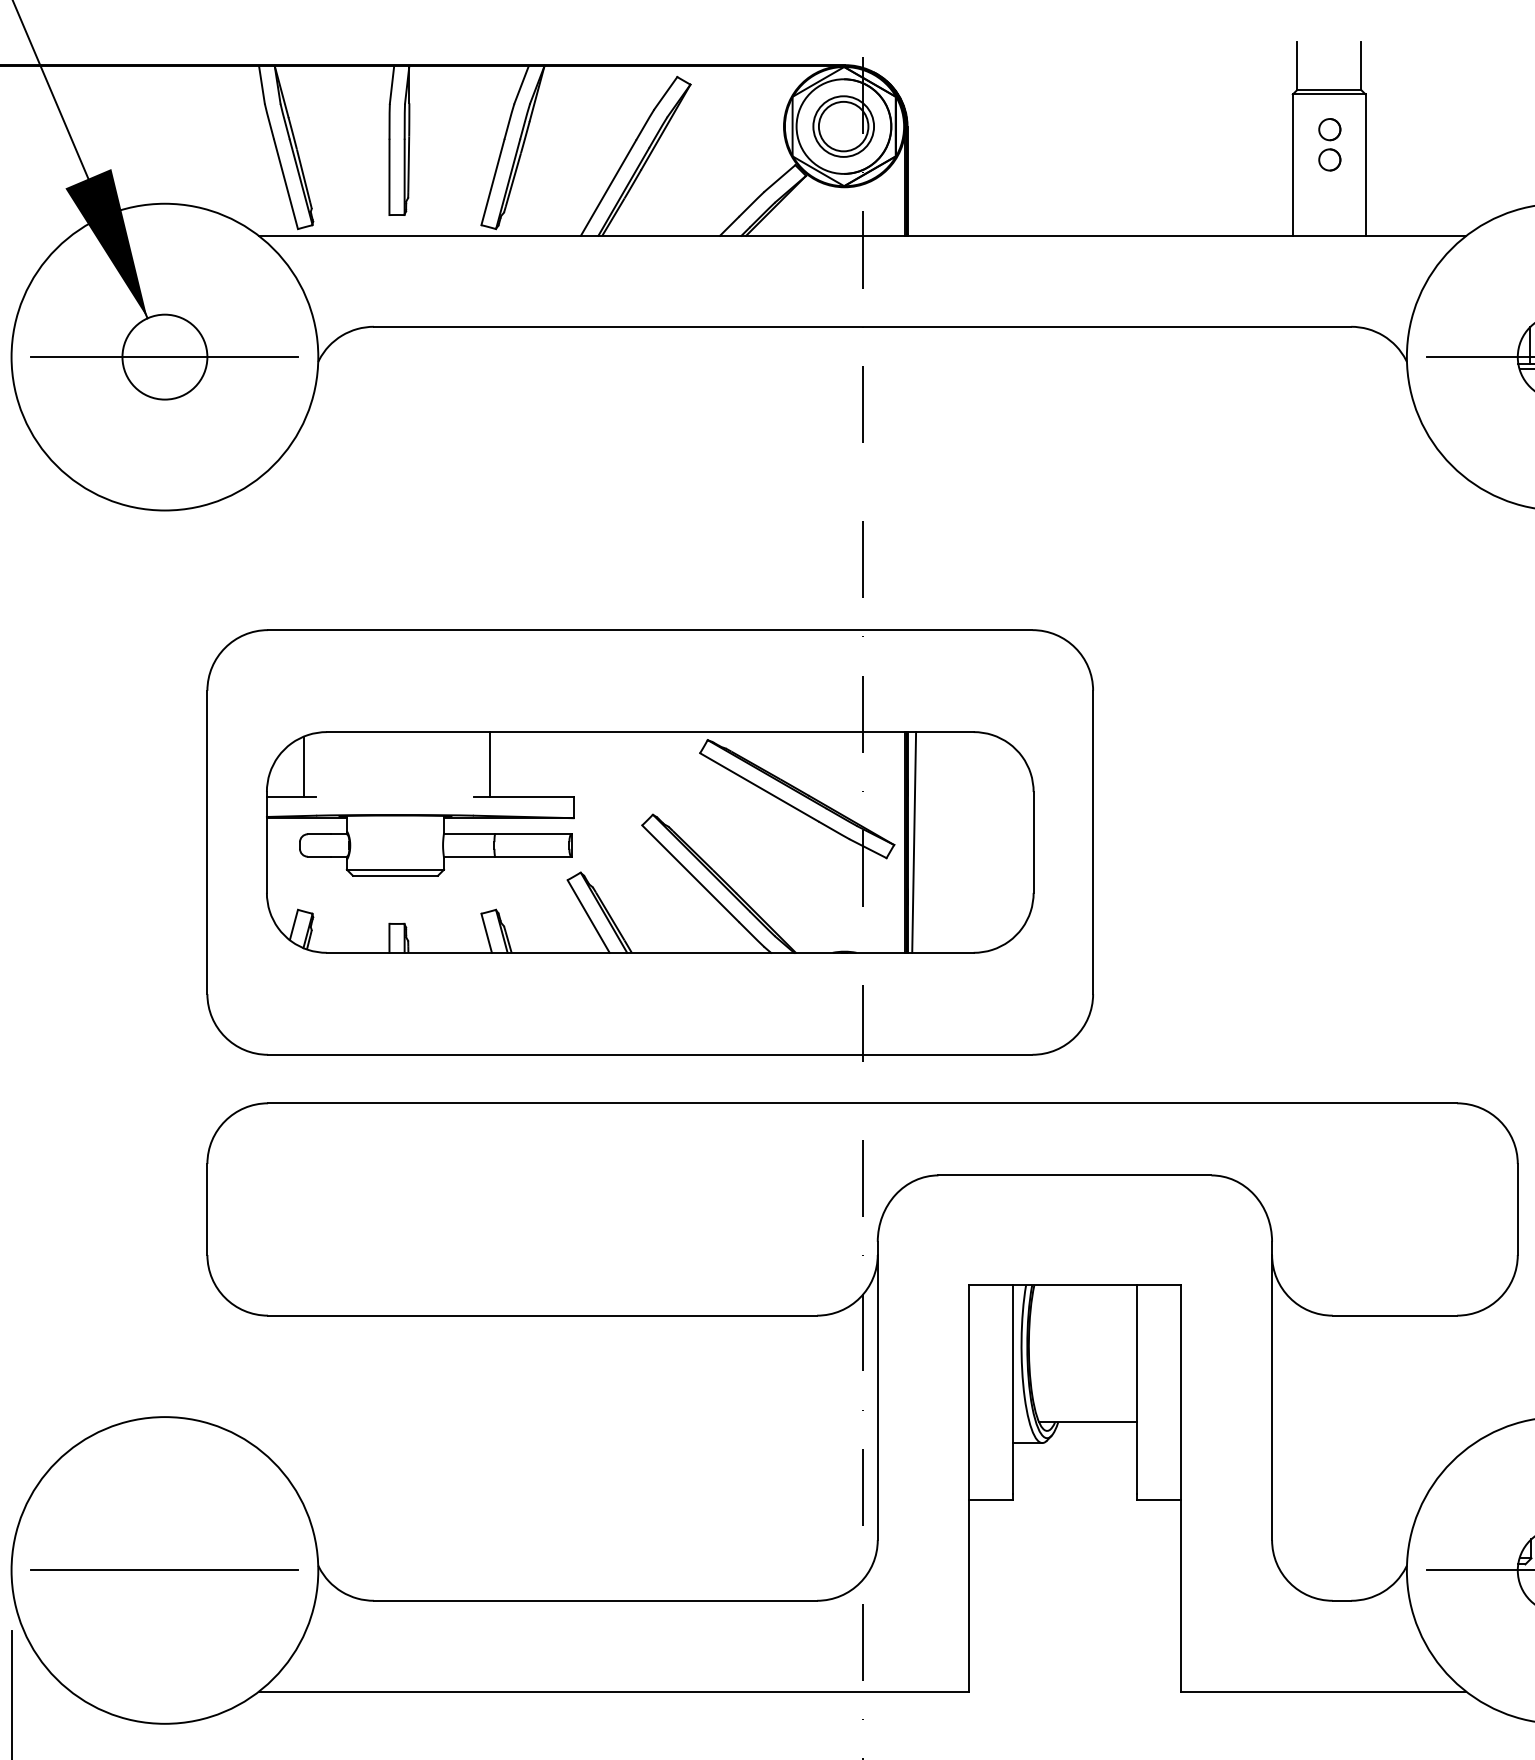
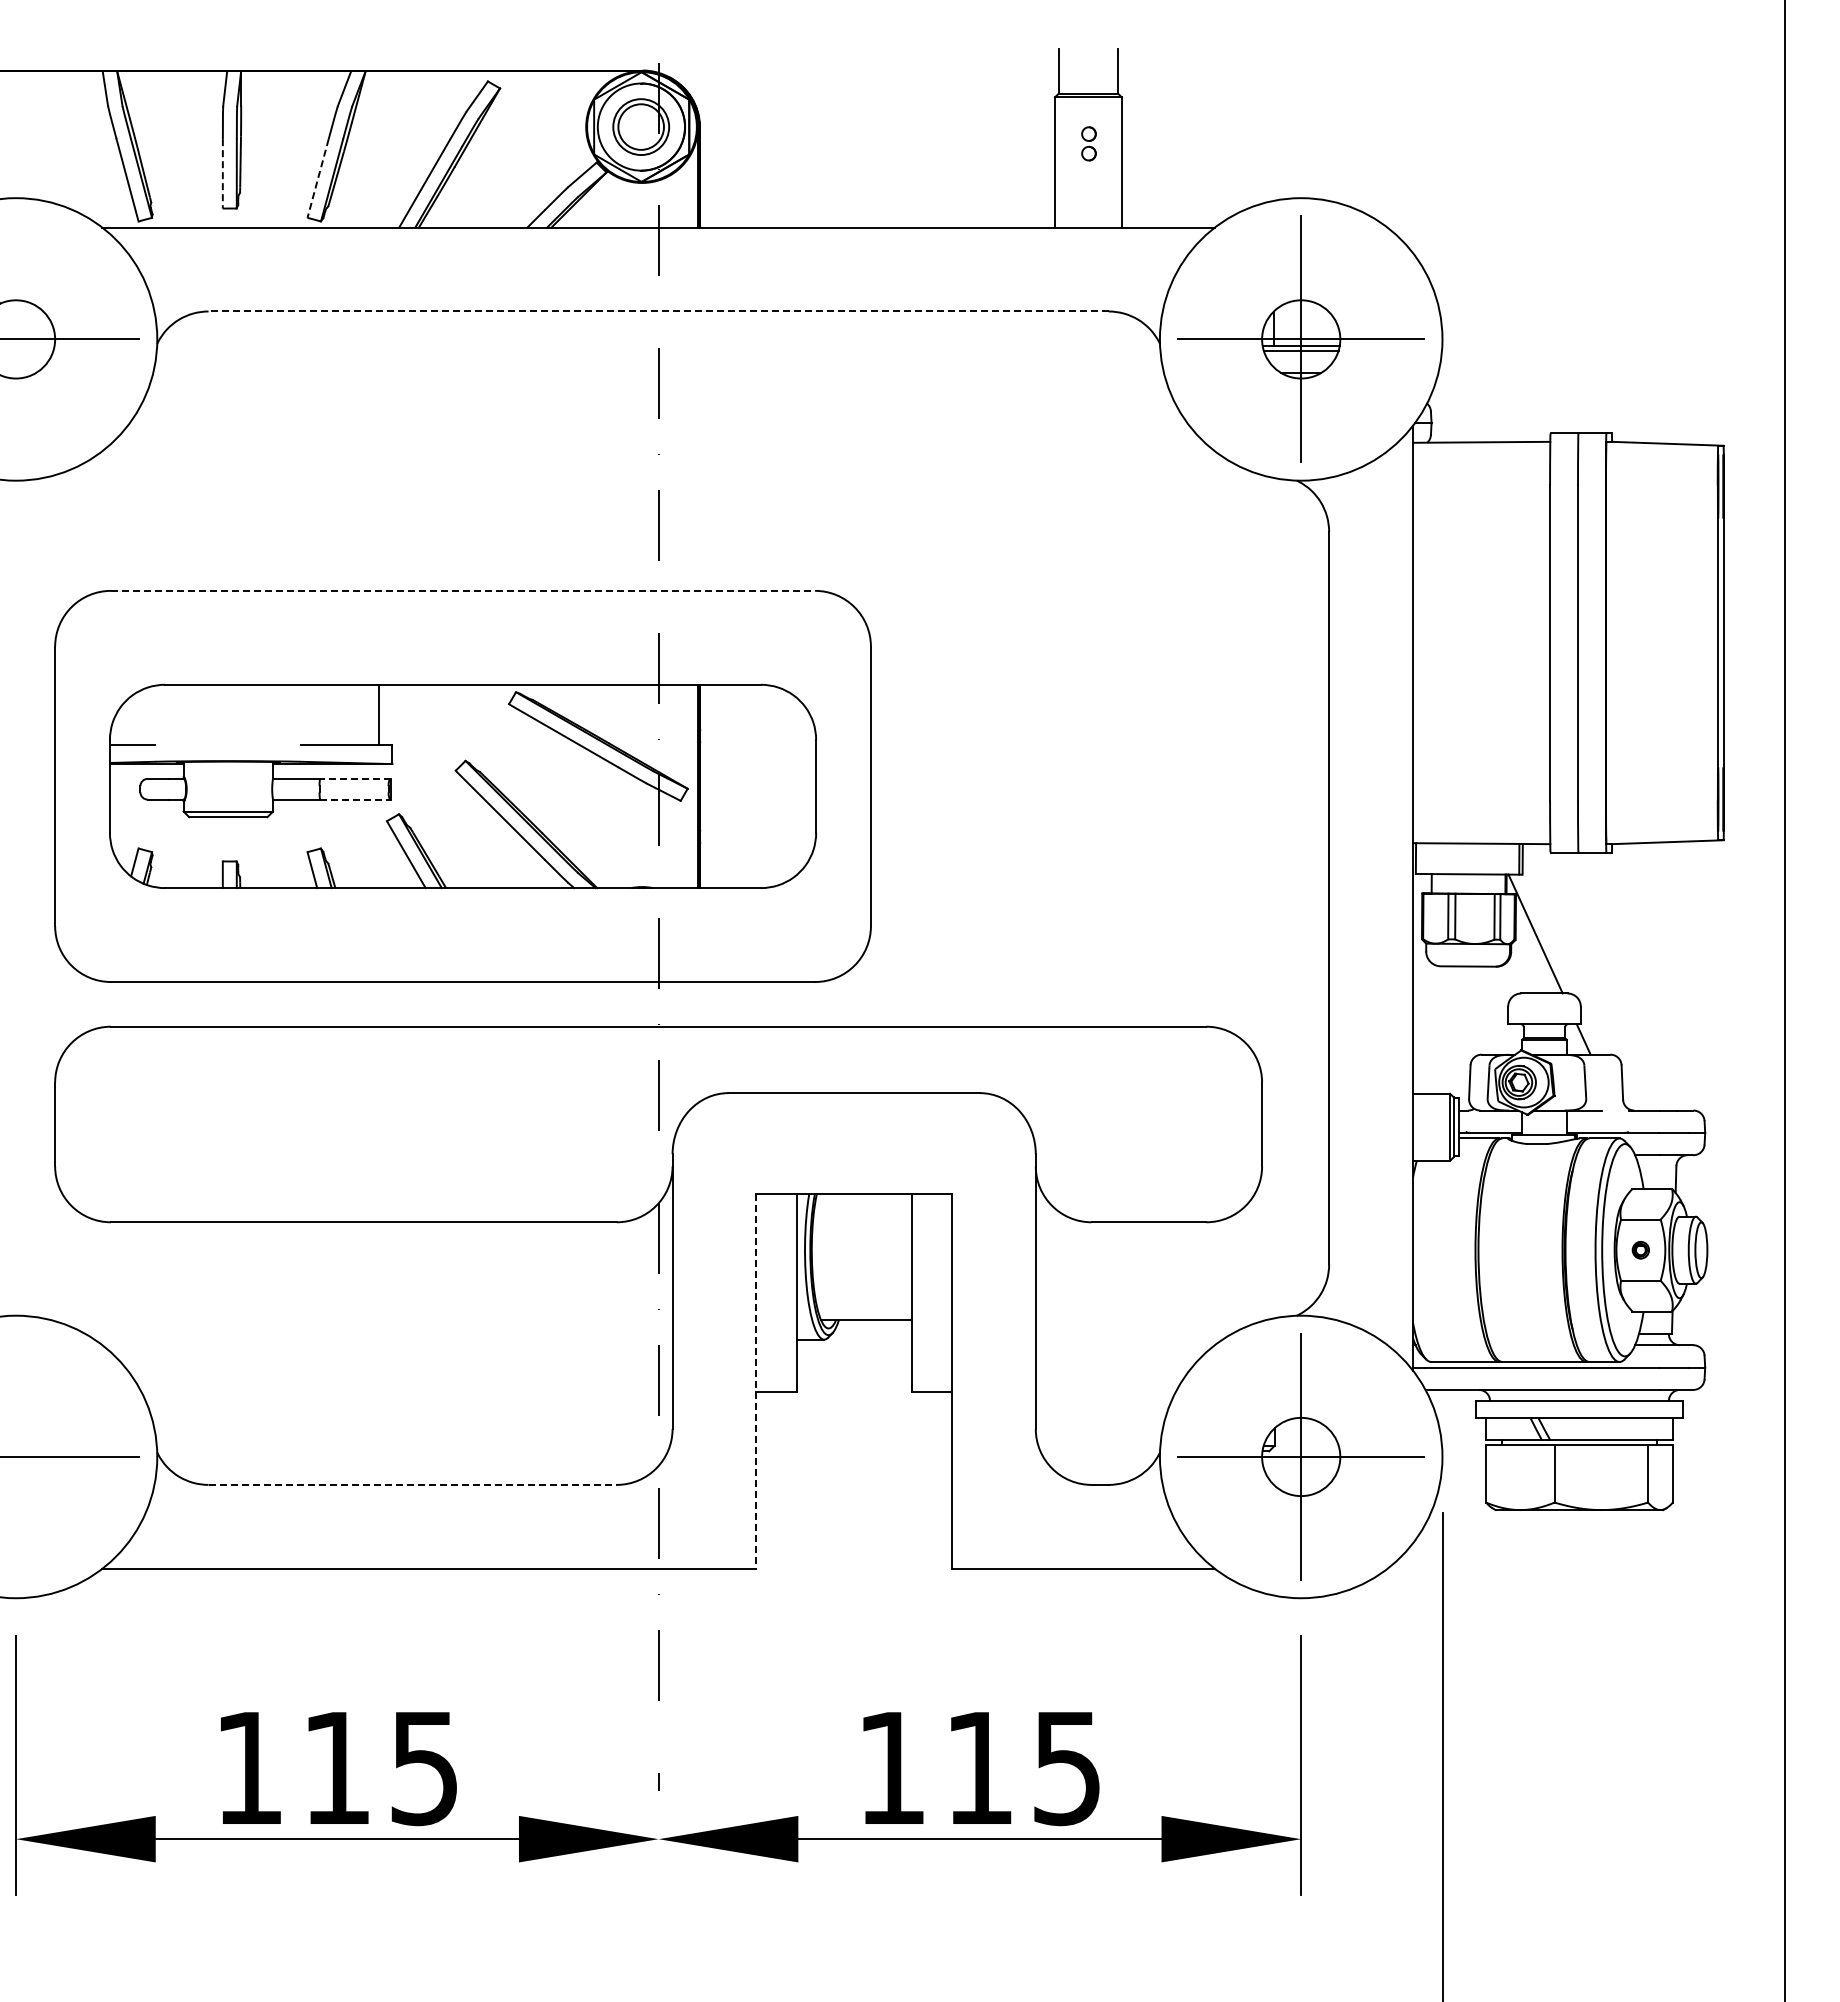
part: (1329, 144) -> (1088, 143), size x0.7
line: (389, 176) -> (222, 173), solid -> dashed
line: (493, 182) -> (318, 178), solid -> dashed
line: (862, 326) -> (658, 311), solid -> dashed
line: (650, 629) -> (463, 590), solid -> dashed
line: (490, 764) -> (379, 714), moved
line: (303, 766) -> (143, 716), removed
line: (532, 833) -> (354, 778), solid -> dashed
line: (913, 842) -> (705, 786), removed
line: (533, 856) -> (355, 799), solid -> dashed
line: (968, 1489) -> (756, 1382), solid -> dashed
line: (596, 1600) -> (413, 1484), solid -> dashed

